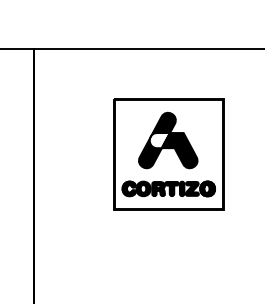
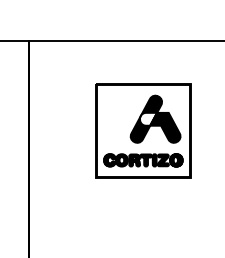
part: (168, 140) -> (155, 119), moved

